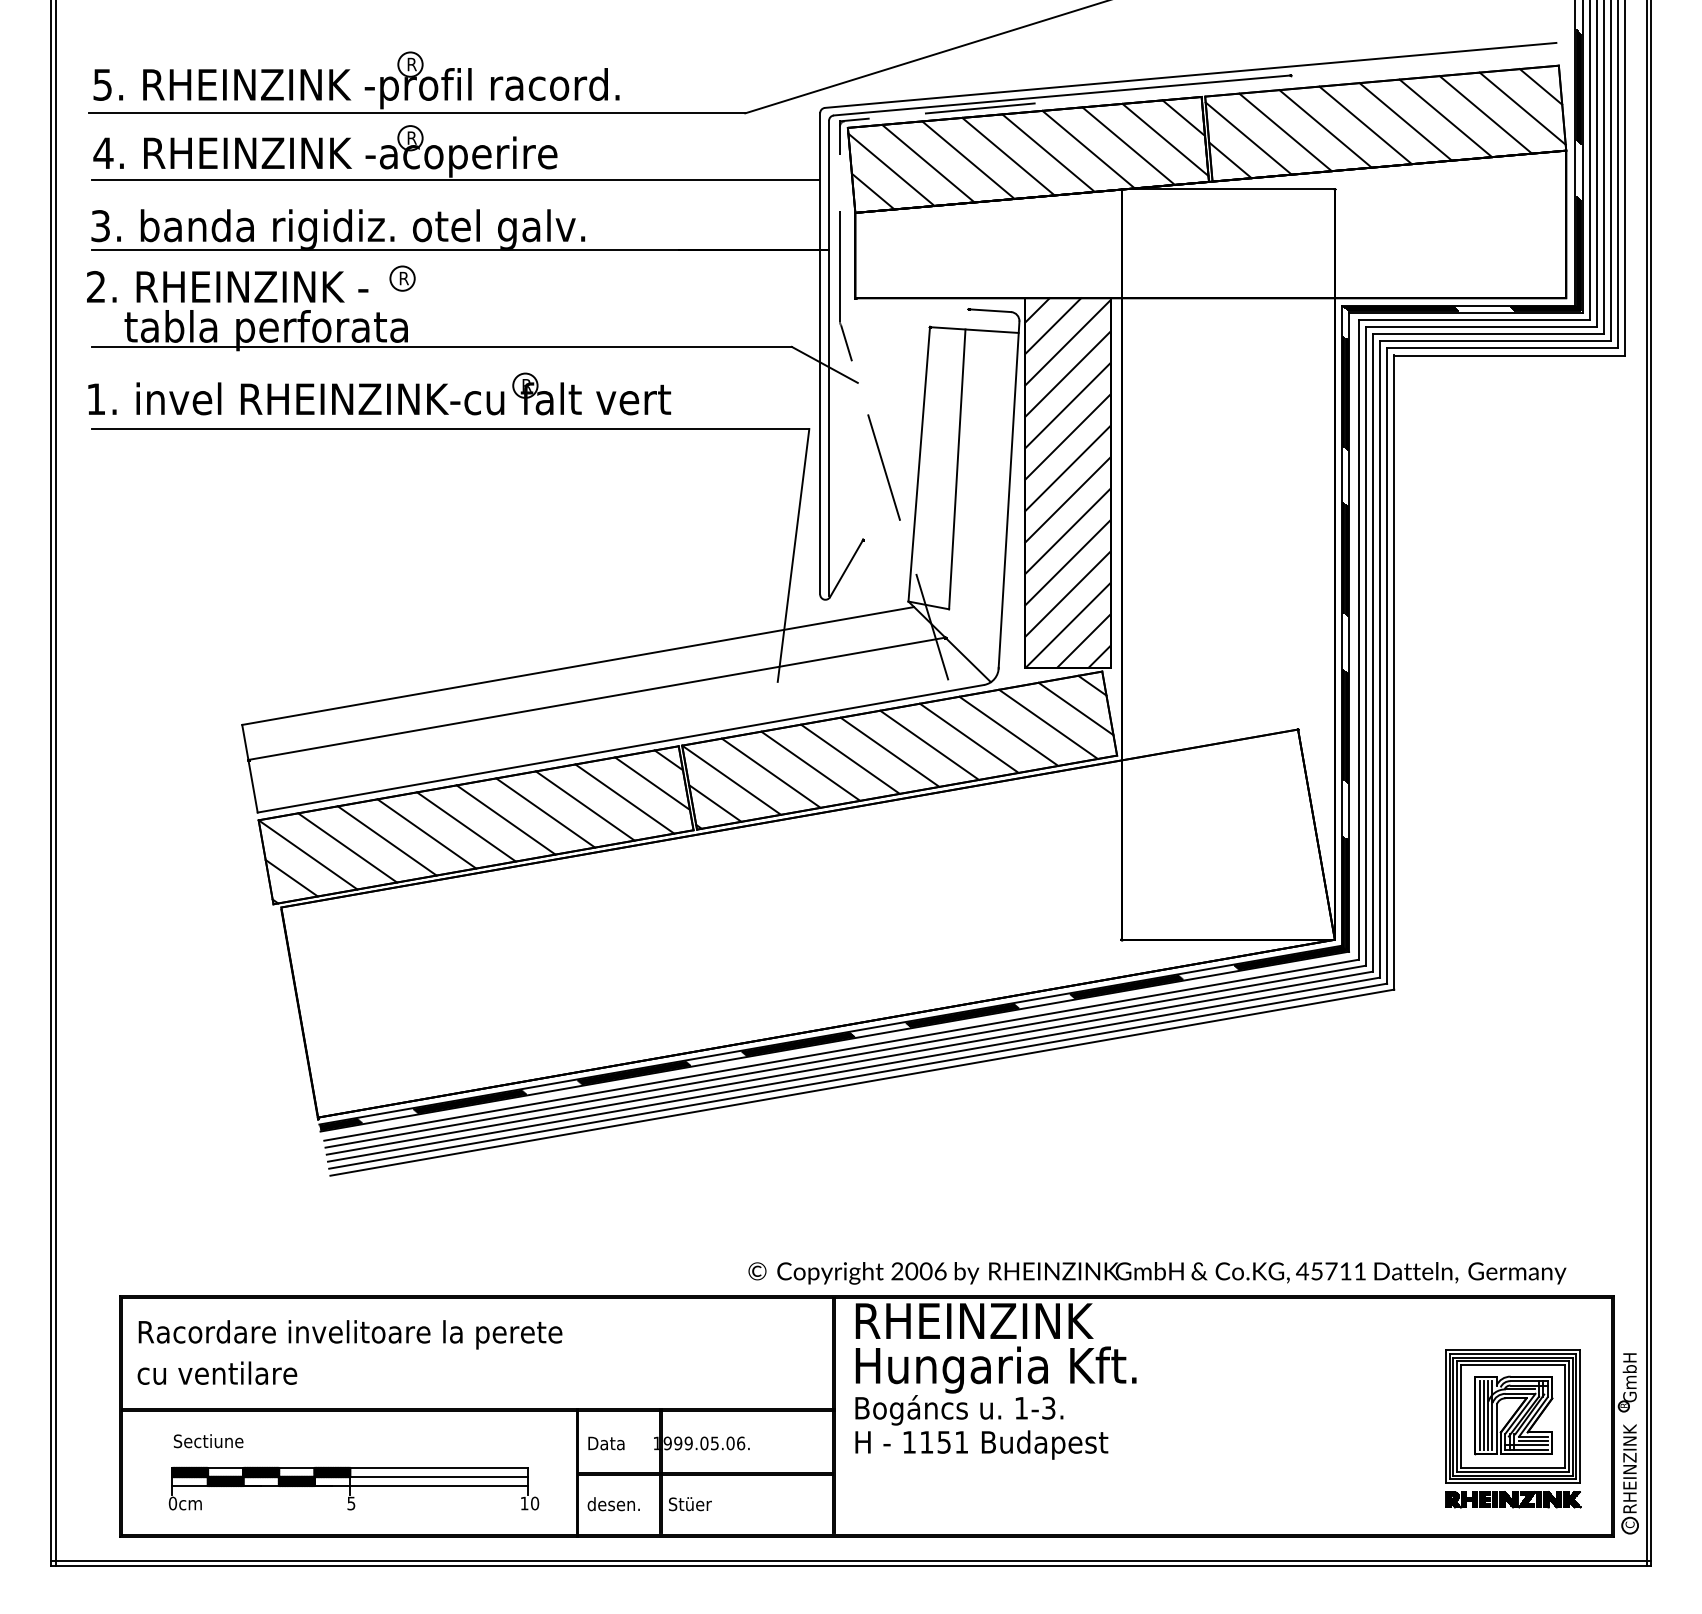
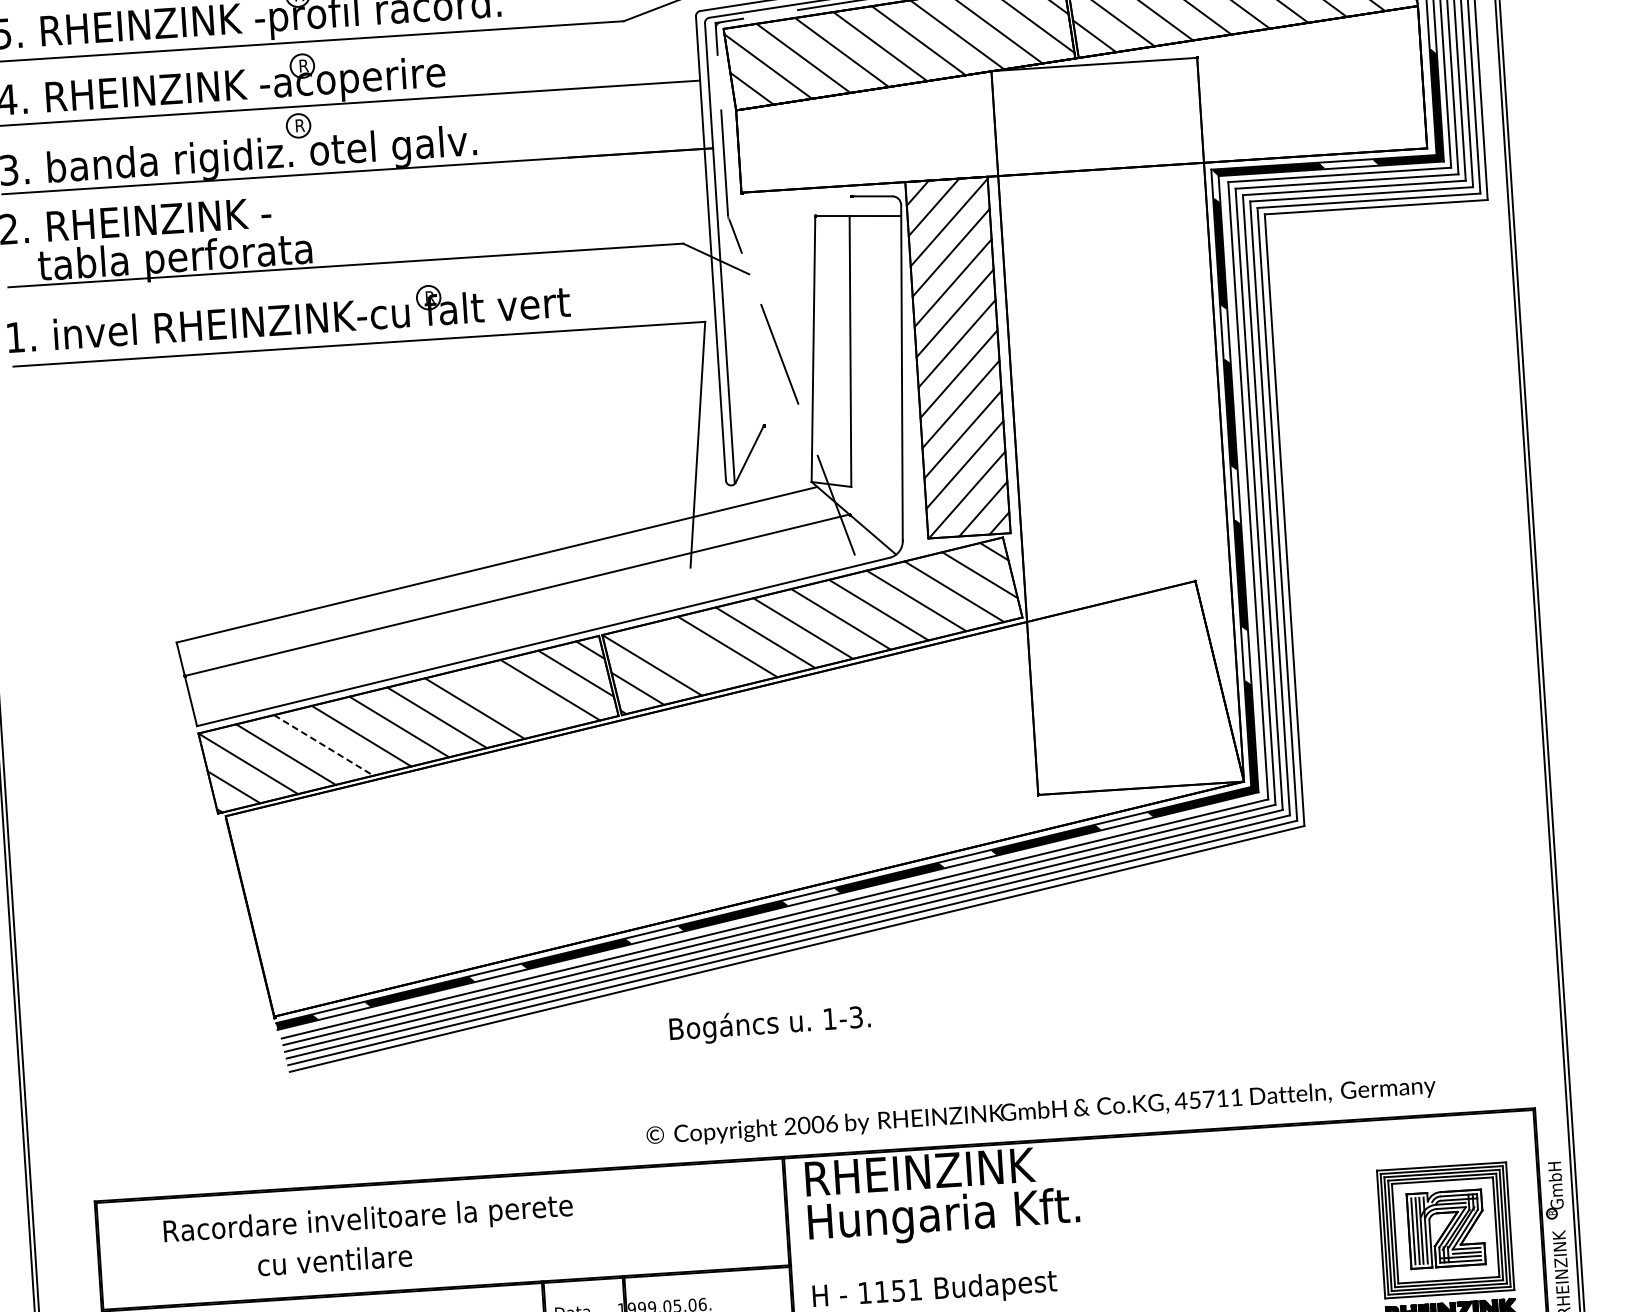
part: (402, 278) -> (298, 125), moved
line: (770, 772) -> (689, 655), removed
line: (584, 805) -> (511, 698), removed
line: (387, 841) -> (324, 745), solid -> dashed
text: (1157, 1273) -> (1041, 1112), moved
text: (350, 1334) -> (368, 1220), moved
text: (217, 1372) -> (335, 1259), moved
text: (959, 1410) -> (770, 1025), moved

